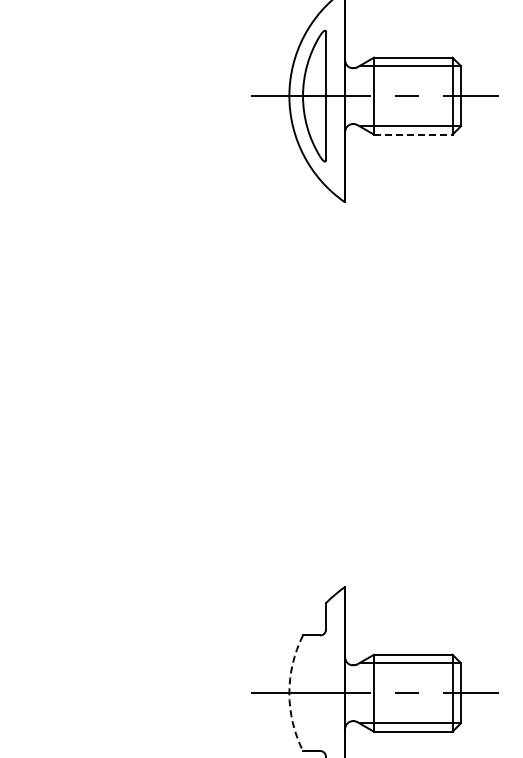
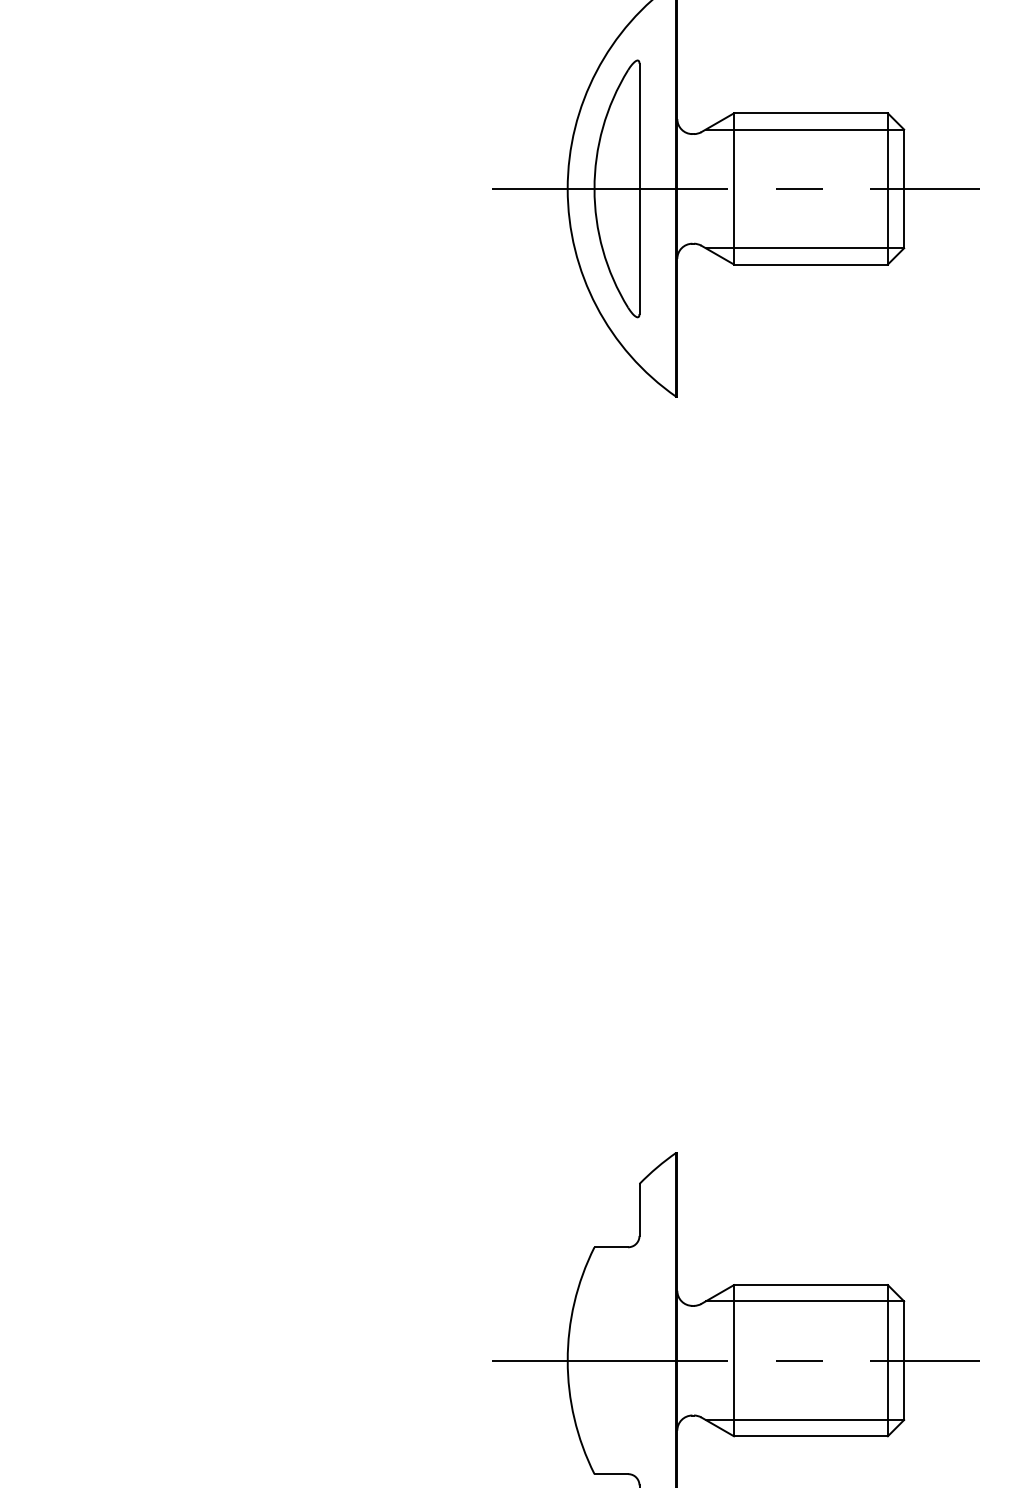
line: (413, 134) -> (811, 264), dashed -> solid
arc: (289, 693) -> (567, 1361), dashed -> solid

